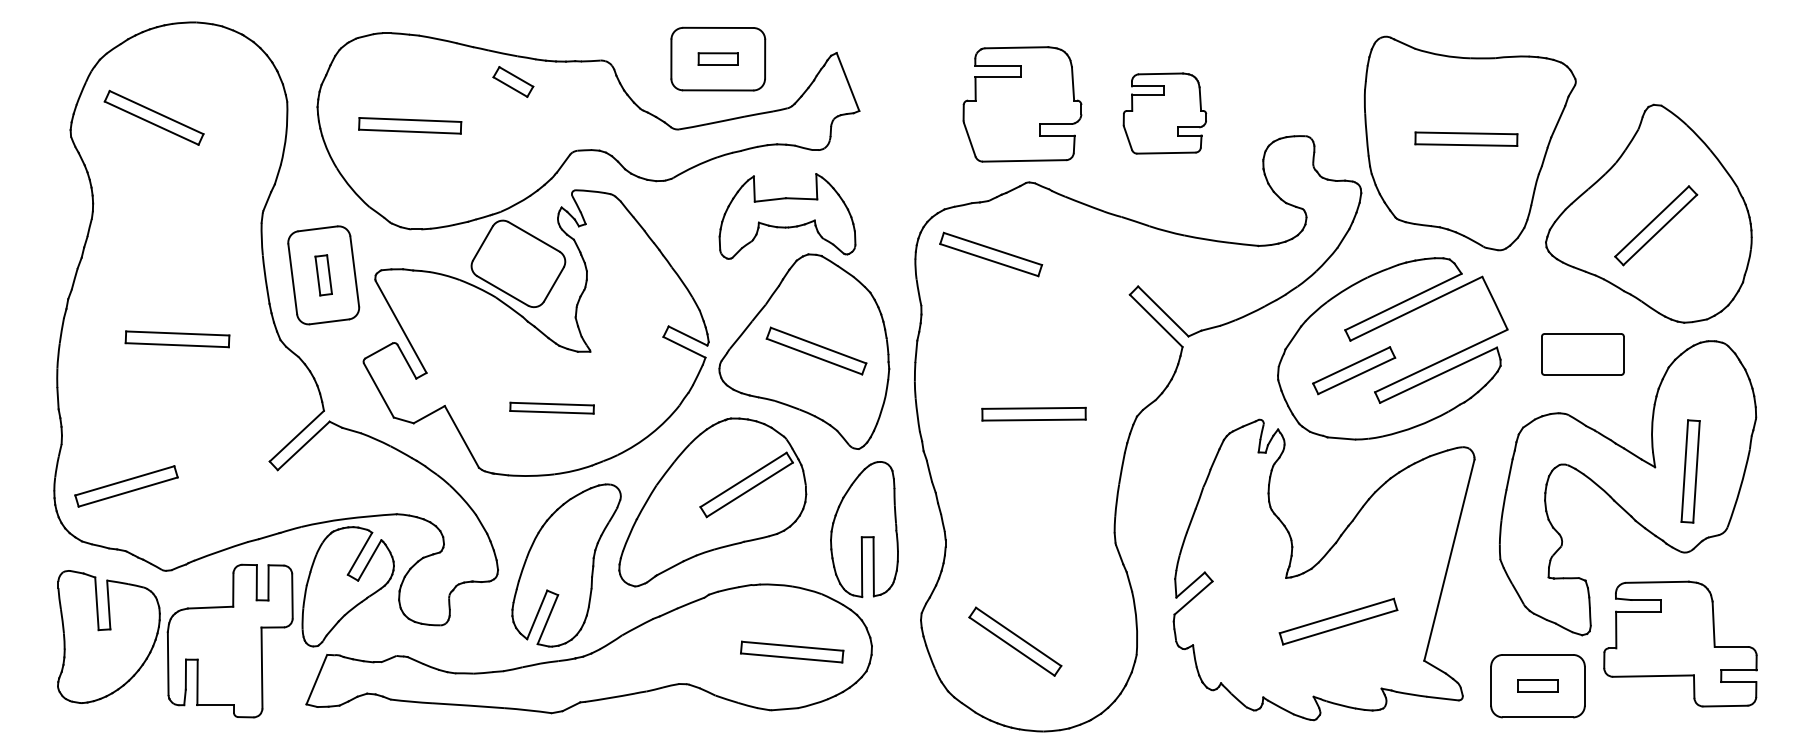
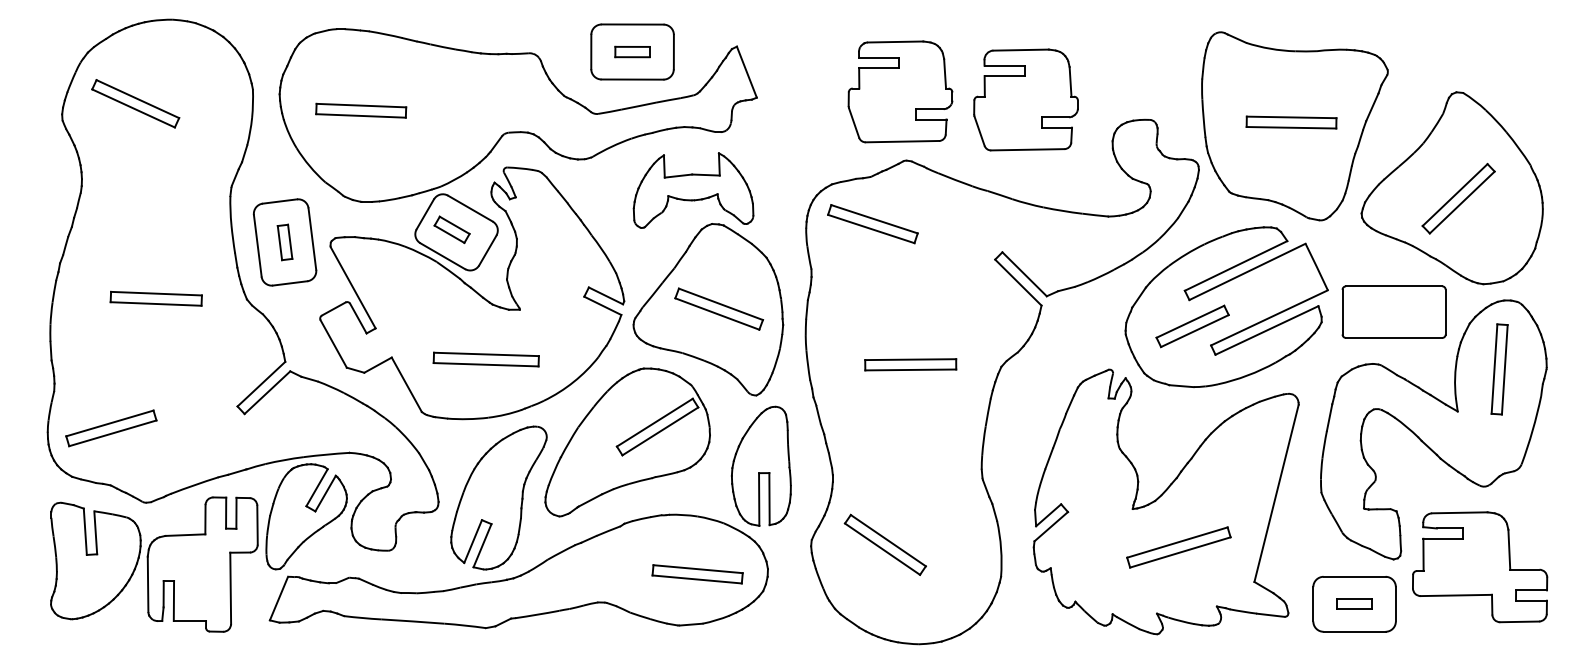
part: (513, 81) -> (452, 229), moved
part: (1164, 113) -> (1025, 99), size x1.43
part: (1582, 354) -> (1393, 312), size x1.43
part: (551, 407) -> (485, 358), size x1.43
part: (1690, 471) -> (1499, 369), moved
part: (1015, 641) -> (885, 544), moved

